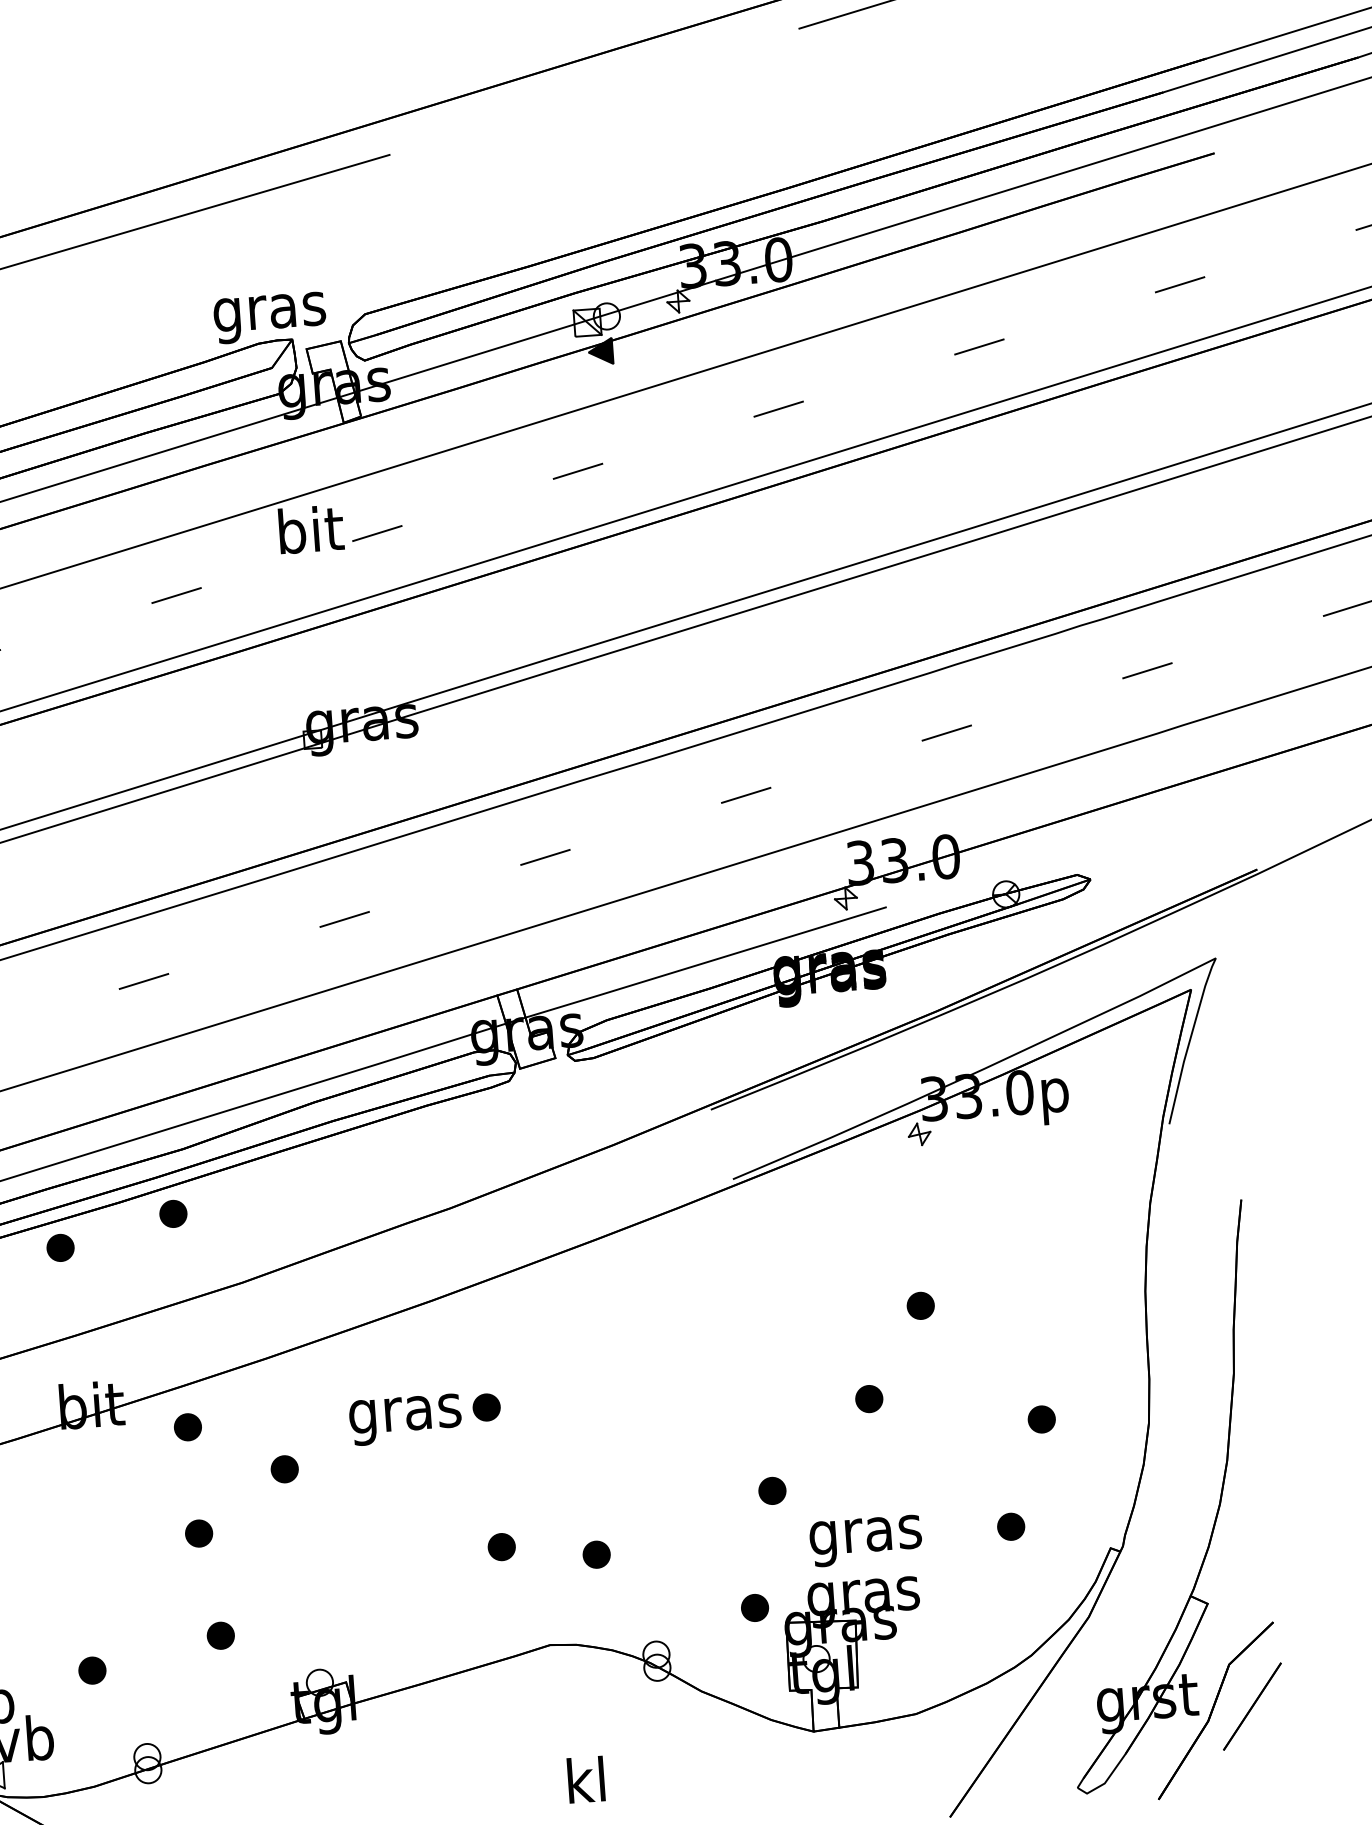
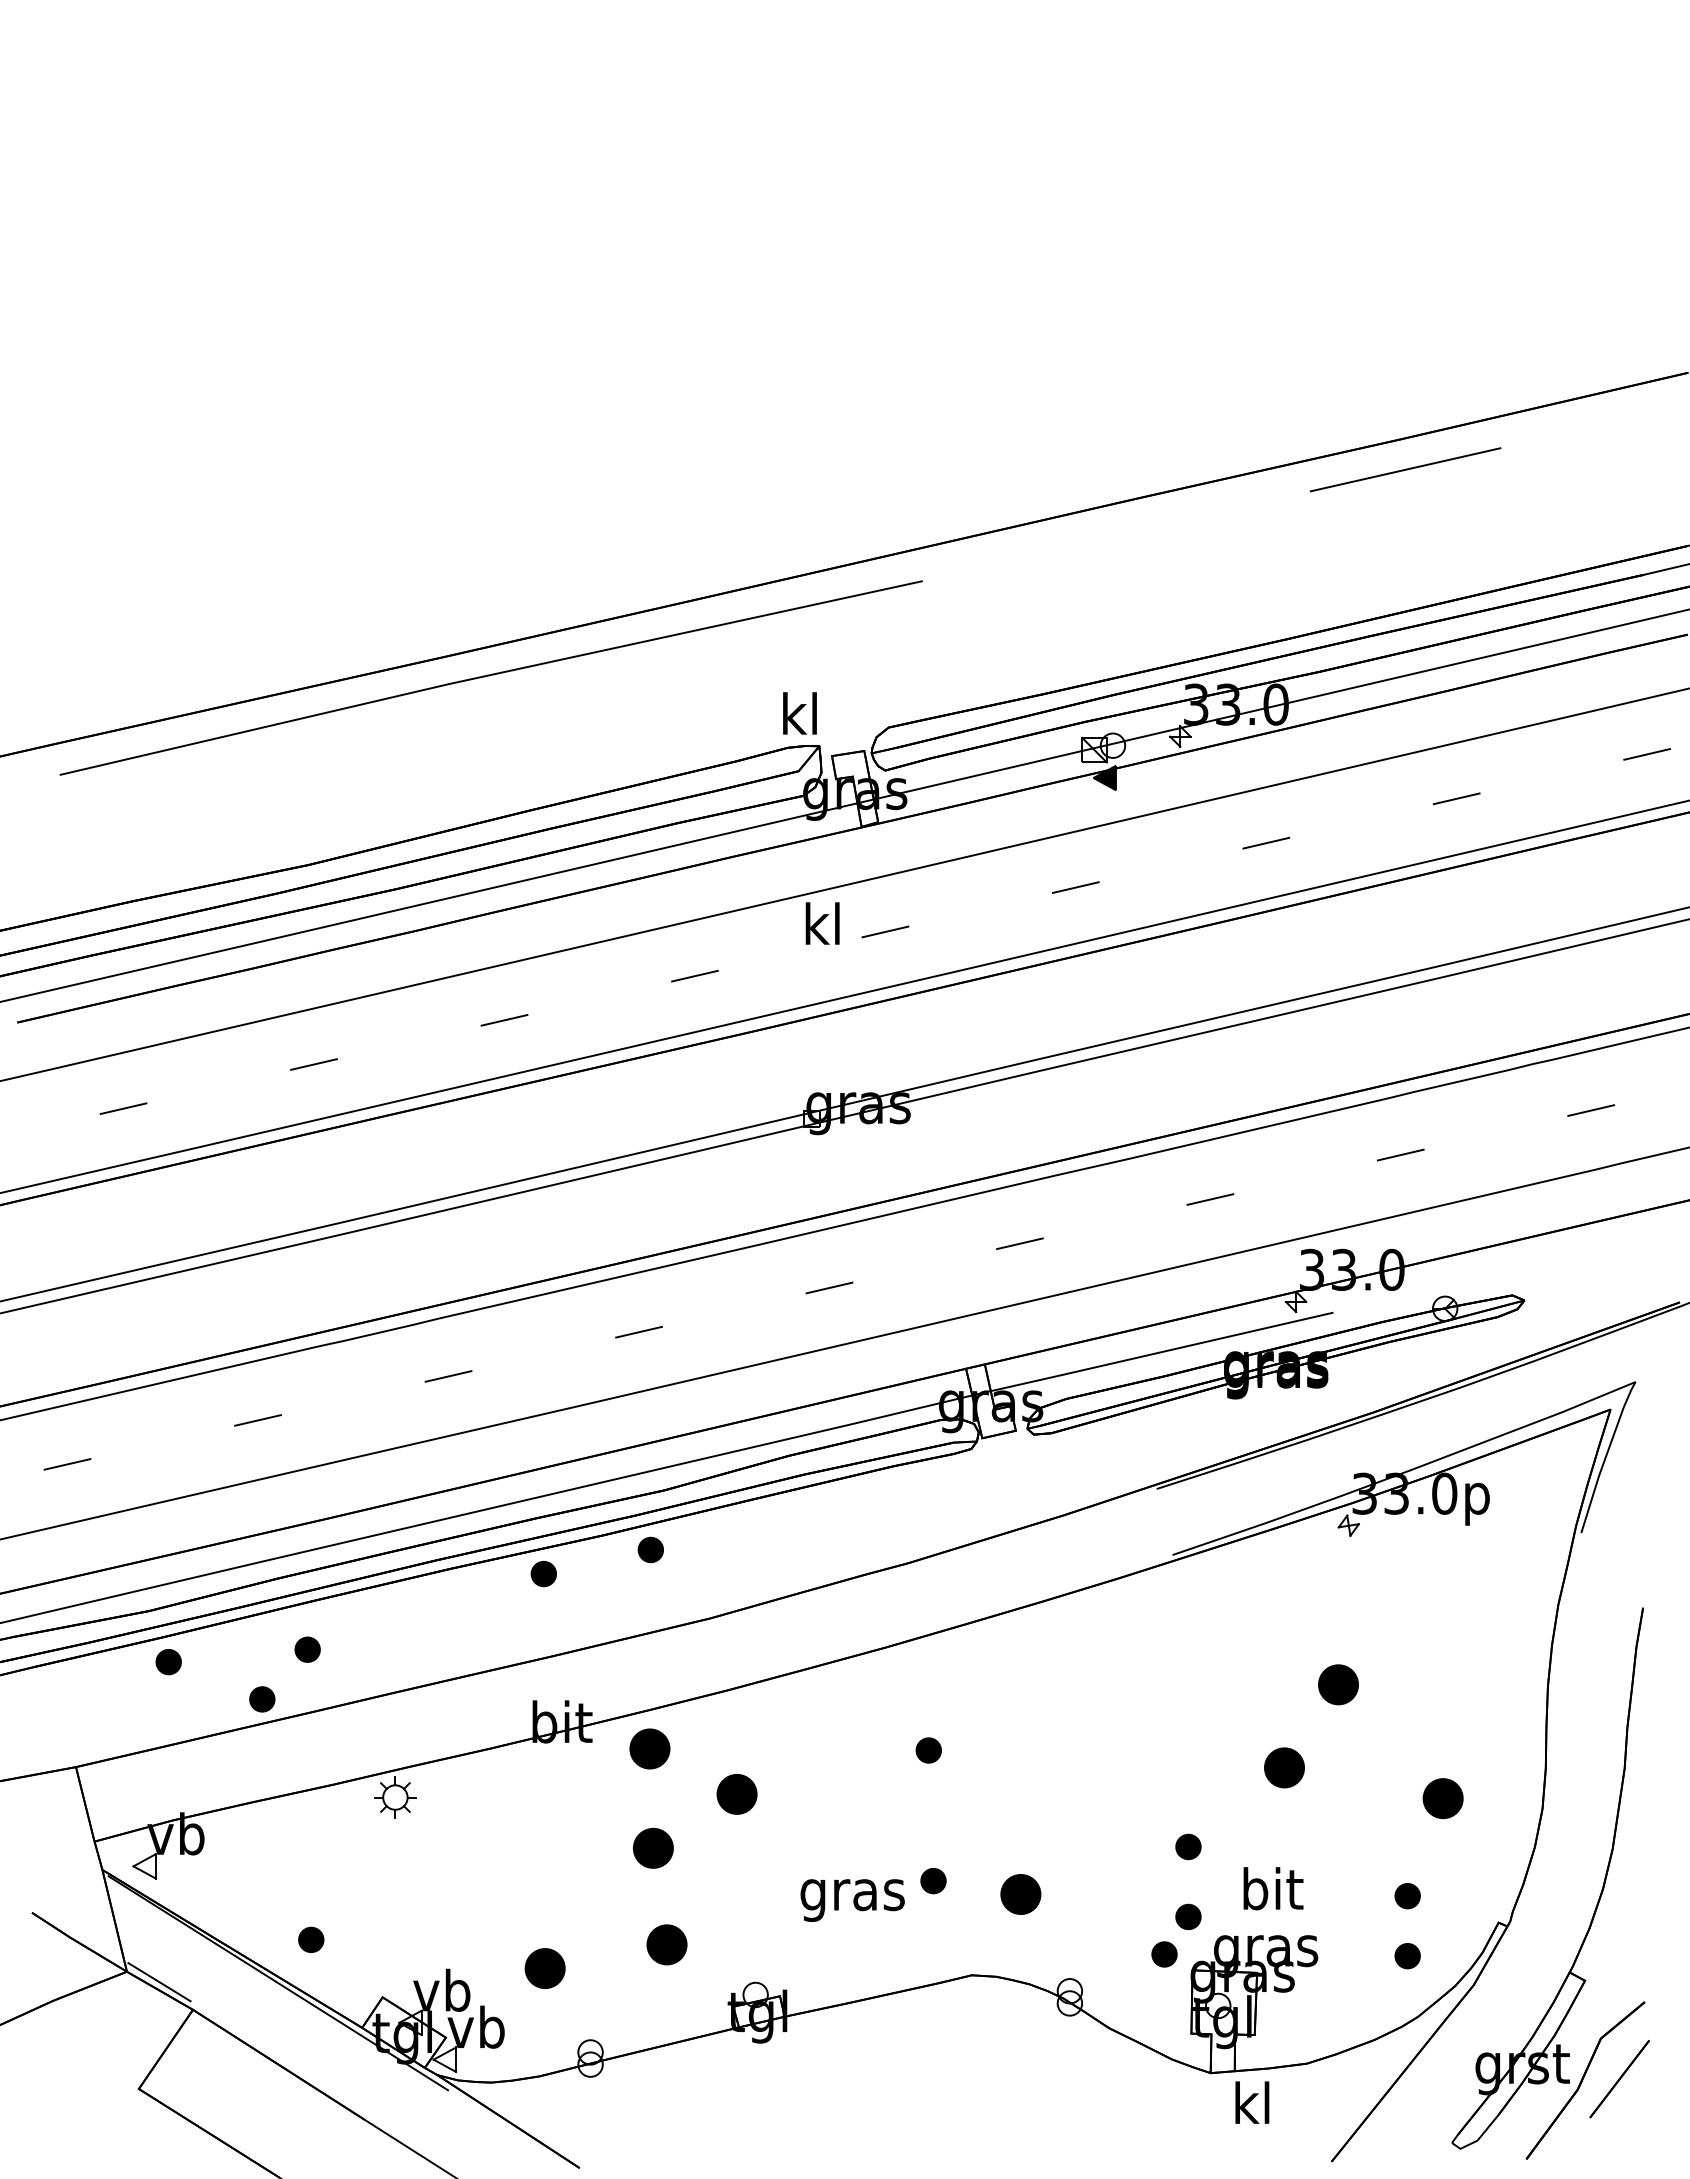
text: (270, 312) -> (800, 719), gras -> kl
text: (311, 529) -> (824, 923), bit -> kl
part: (920, 1306) -> (1338, 1685), size x1.6
part: (869, 1399) -> (1284, 1768), size x1.6
text: (405, 1419) -> (852, 1900), moved
part: (1042, 1419) -> (1443, 1798), size x1.6
part: (188, 1426) -> (650, 1748), size x1.6
part: (285, 1469) -> (737, 1794), size x1.6
part: (199, 1533) -> (653, 1848), size x1.6
text: (866, 1535) -> (1272, 1894), gras -> bit
part: (597, 1554) -> (1021, 1894), size x1.6
part: (777, 1565) -> (1188, 1916), added
part: (1015, 1591) -> (1407, 1956), added
part: (220, 1635) -> (666, 1944), size x1.6
part: (92, 1670) -> (545, 1968), size x1.6
text: (586, 1779) -> (1252, 2102), moved

